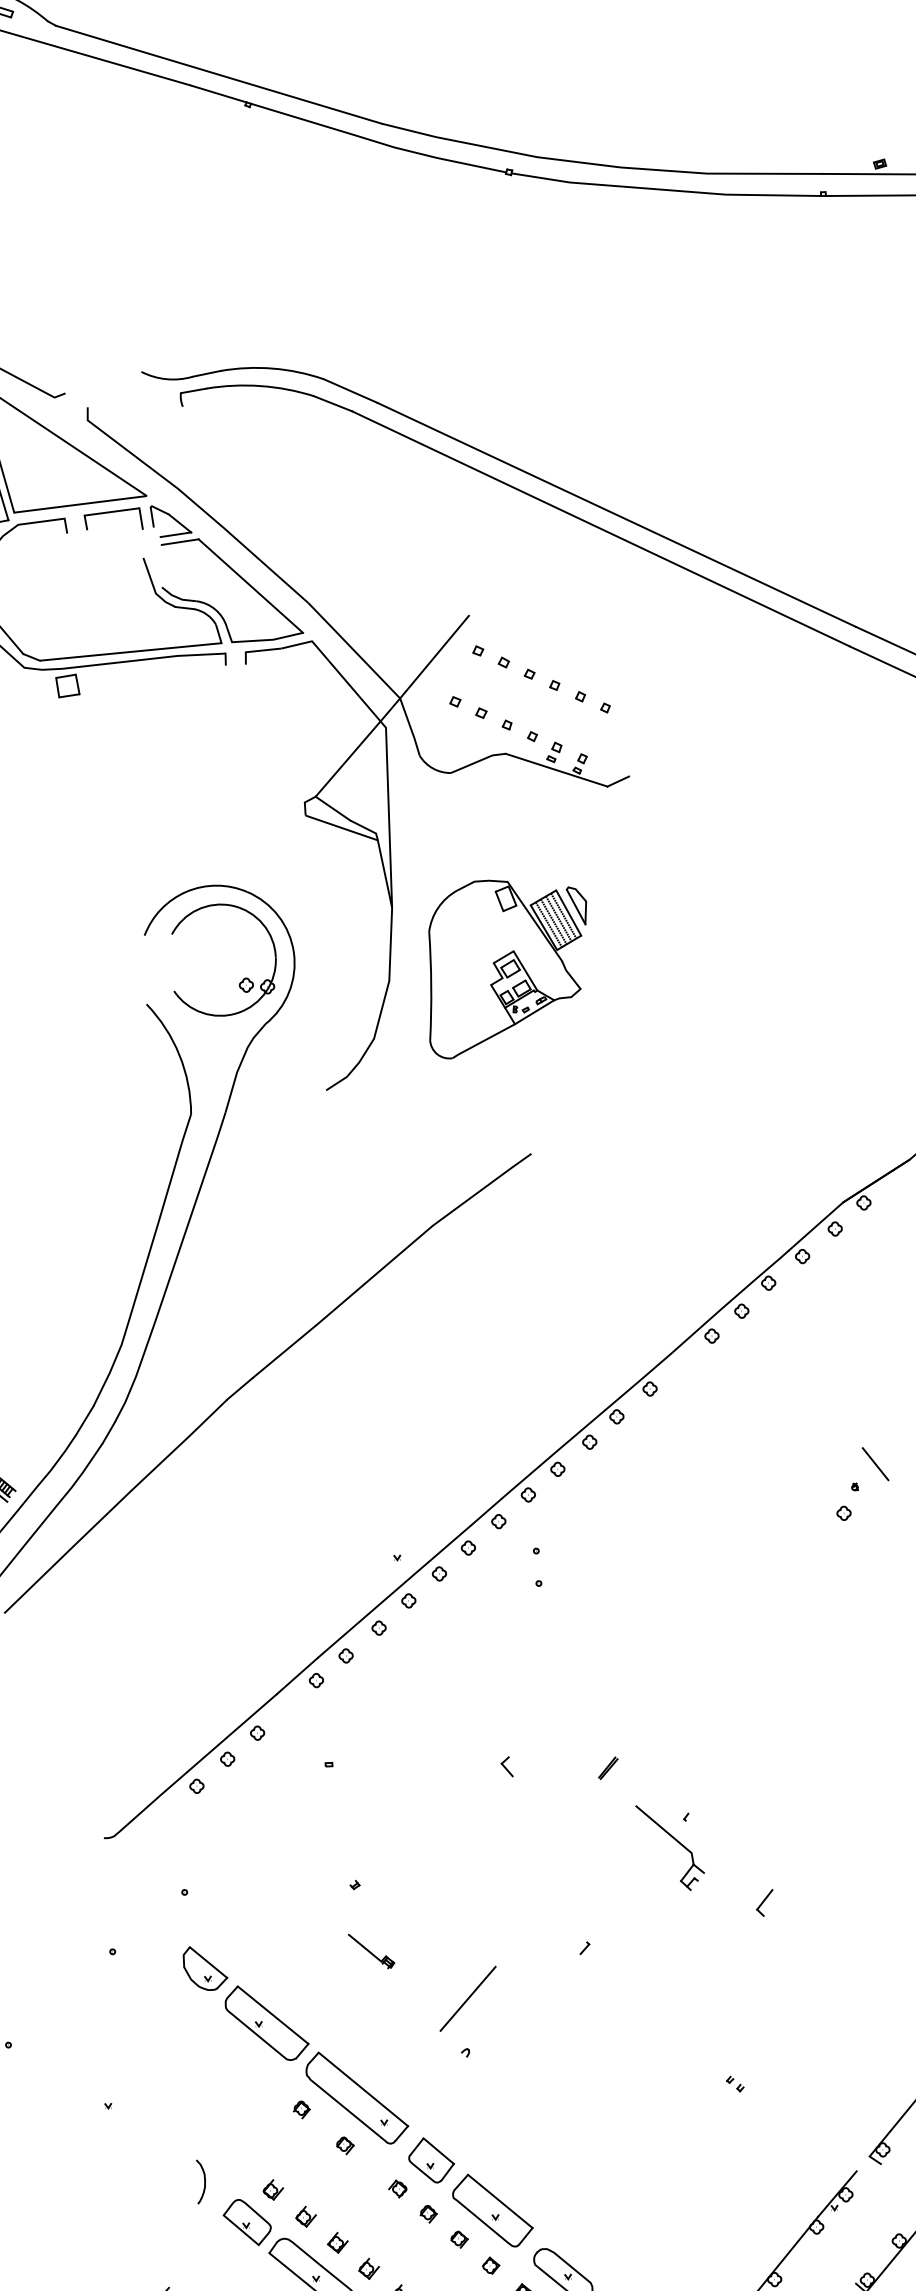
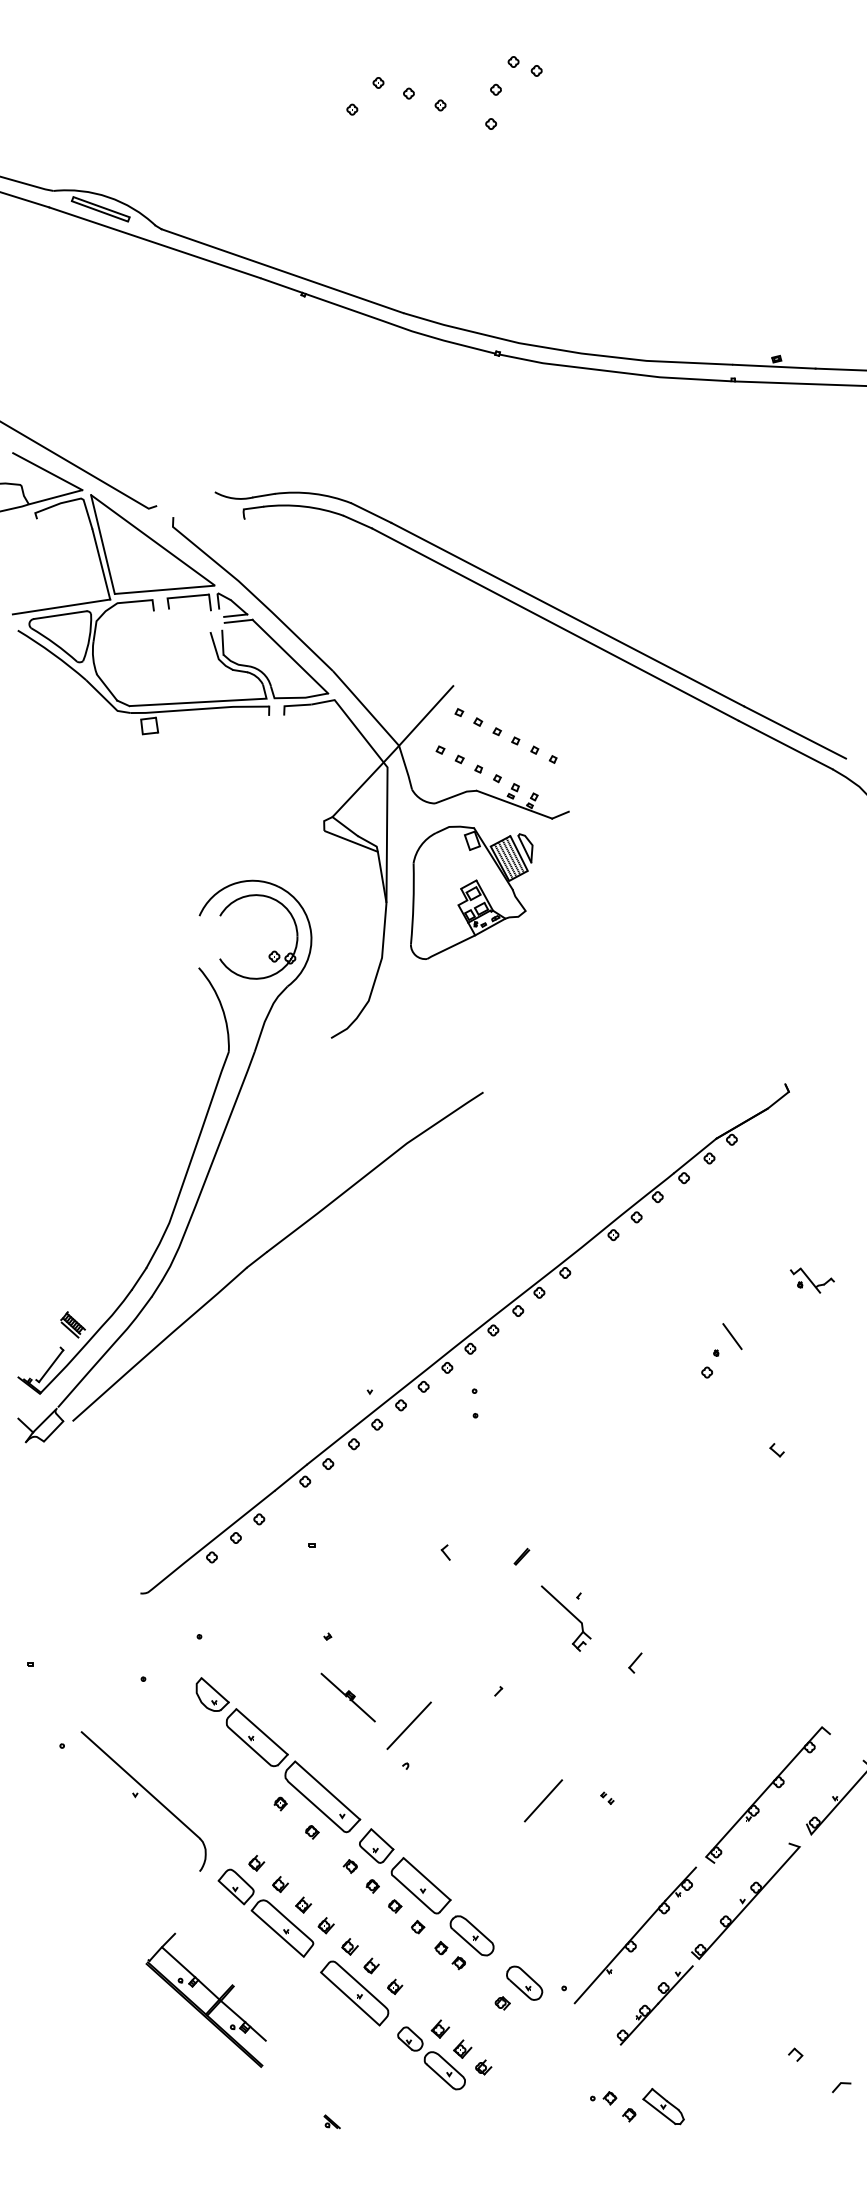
line: (159, 571) -> (222, 642), added
part: (507, 967) -> (471, 892), moved
line: (405, 1981) -> (362, 1710), added
line: (650, 2090) -> (543, 1800), added
line: (114, 2093) -> (140, 1785), added

